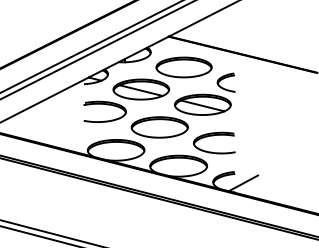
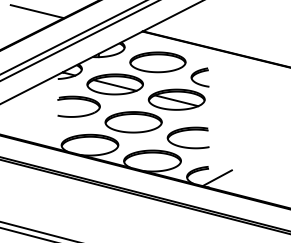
line: (63, 16) -> (37, 11), added

